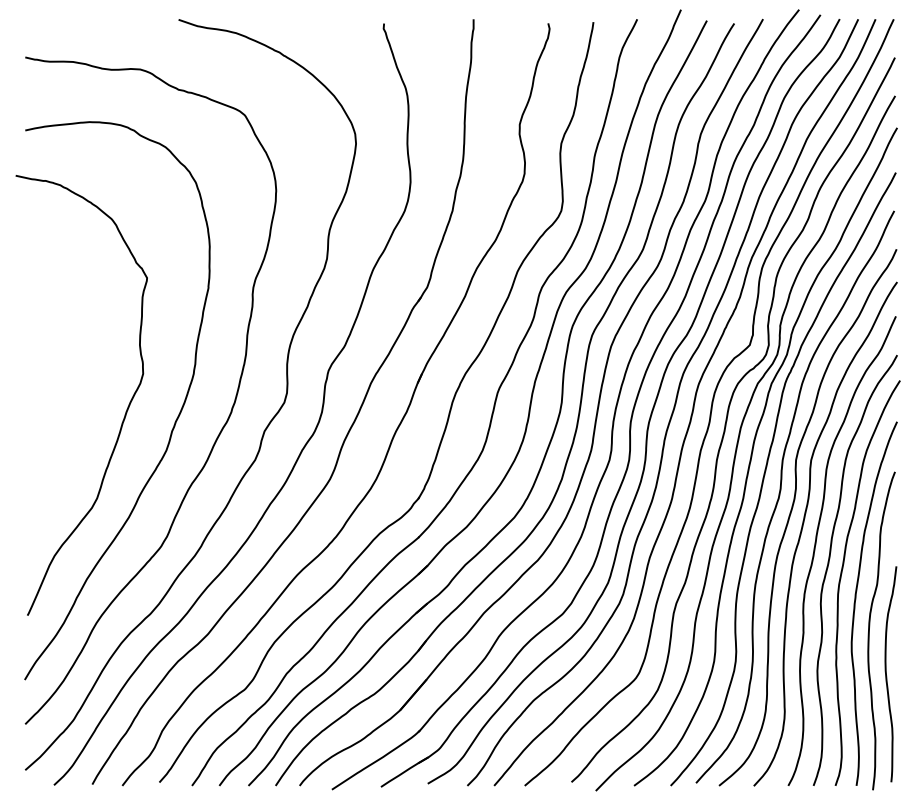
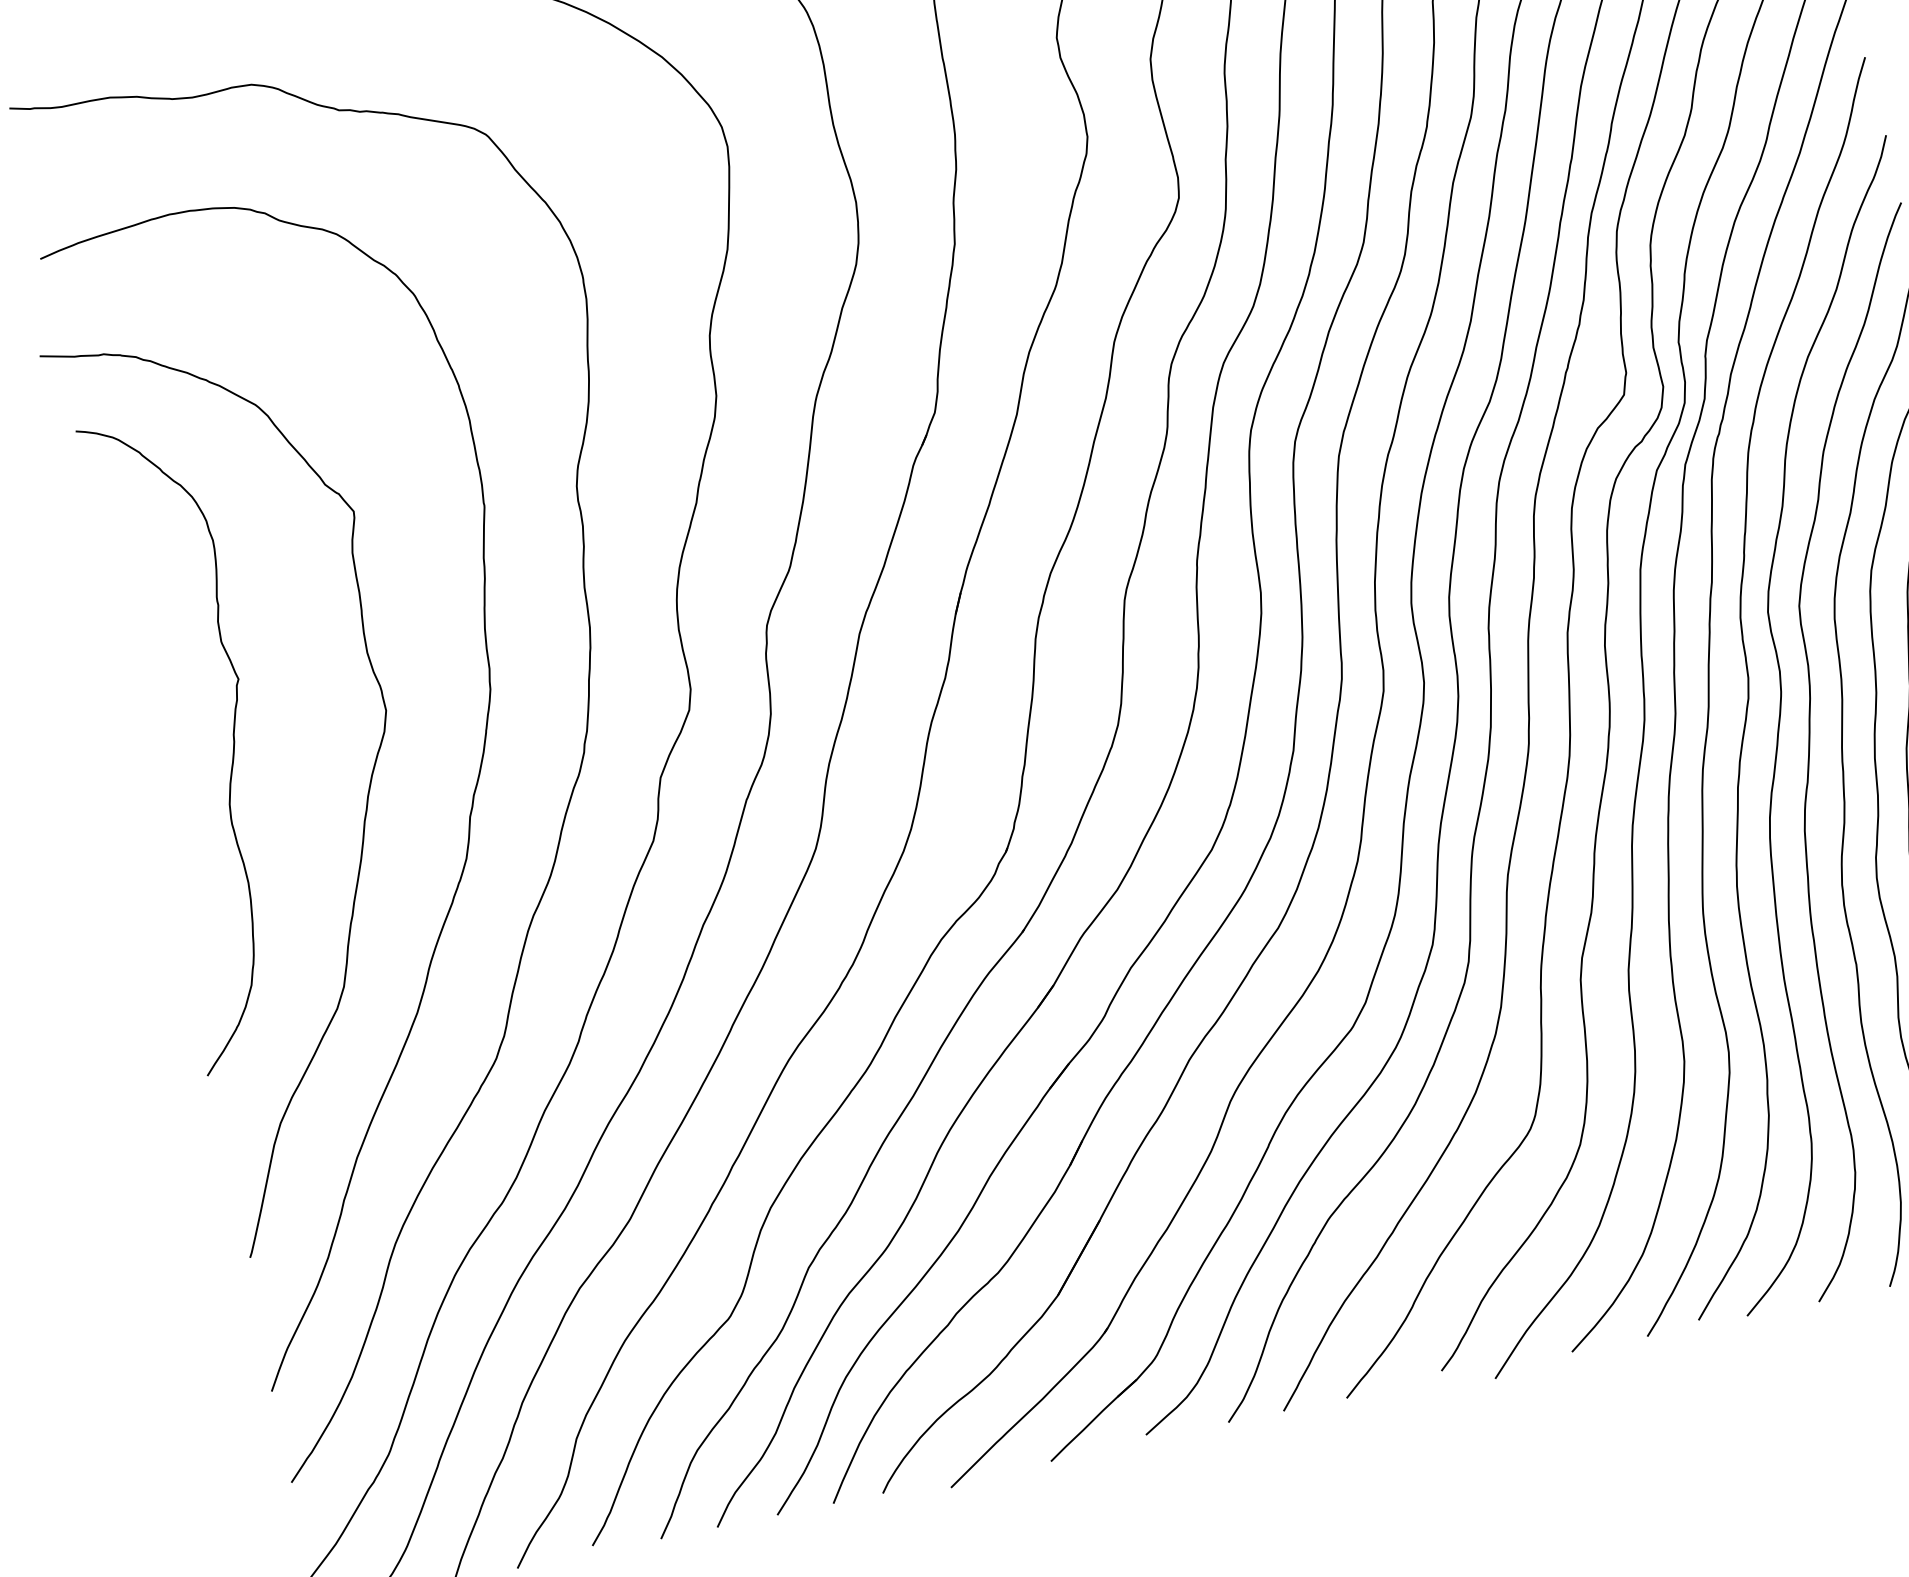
curve: (68, 371) -> (231, 737), added

